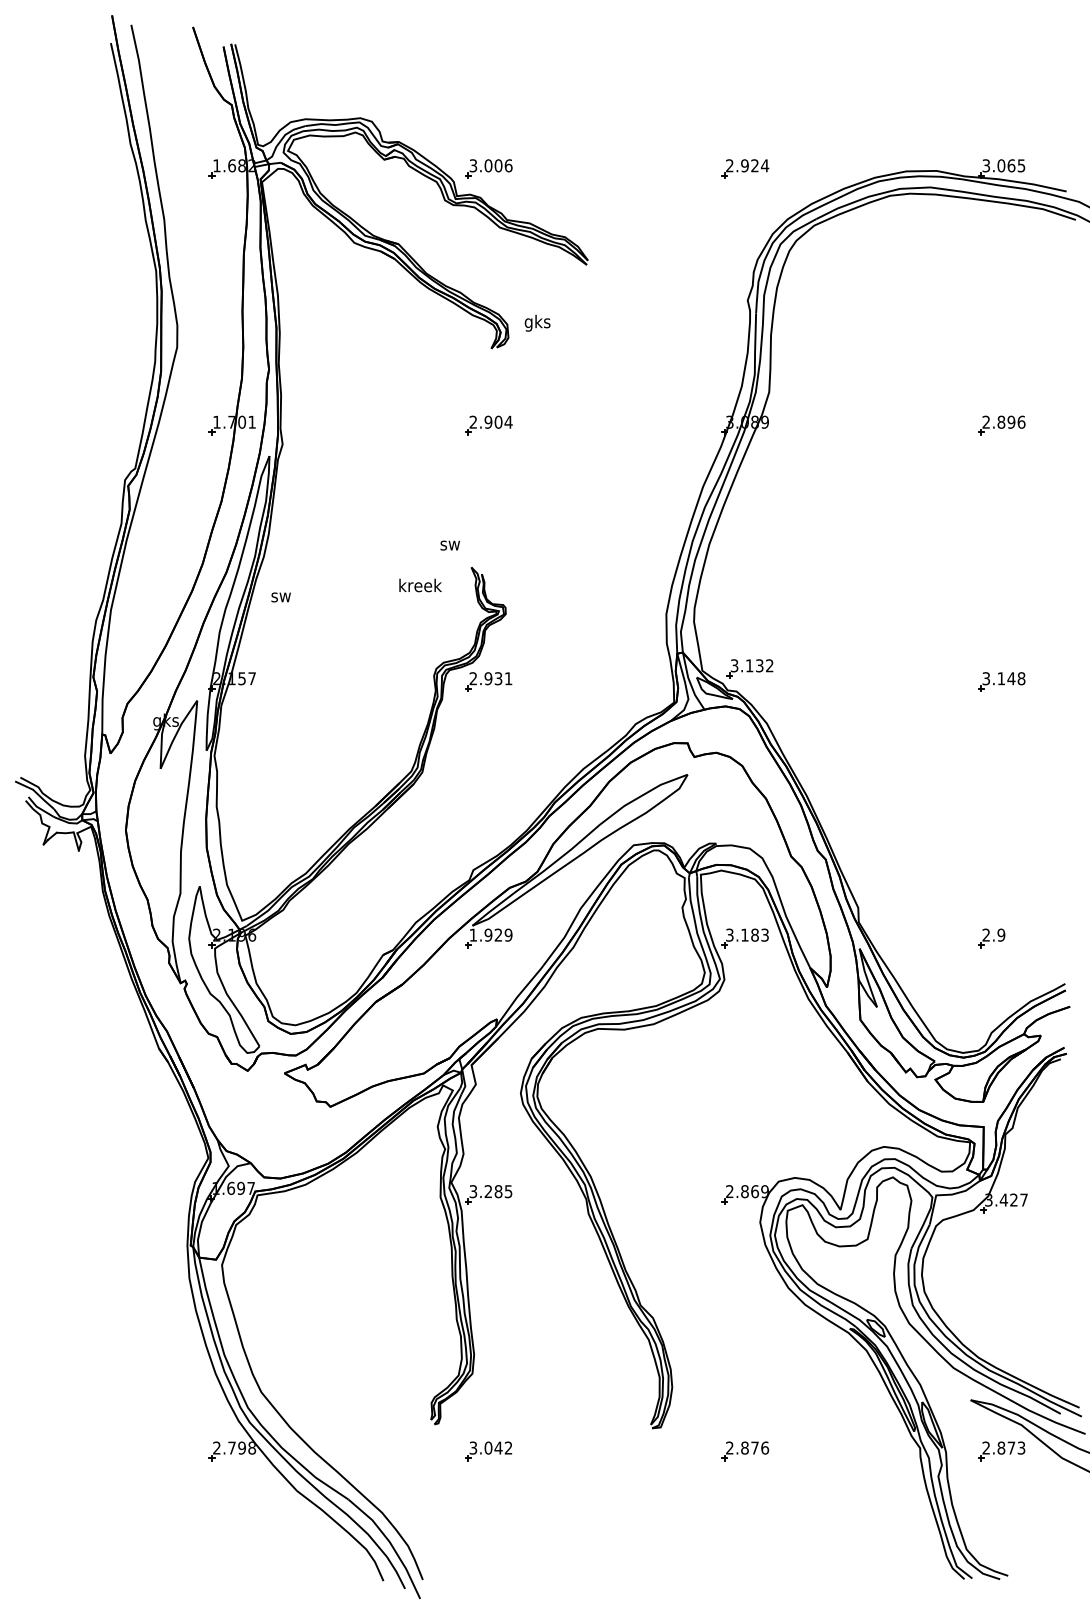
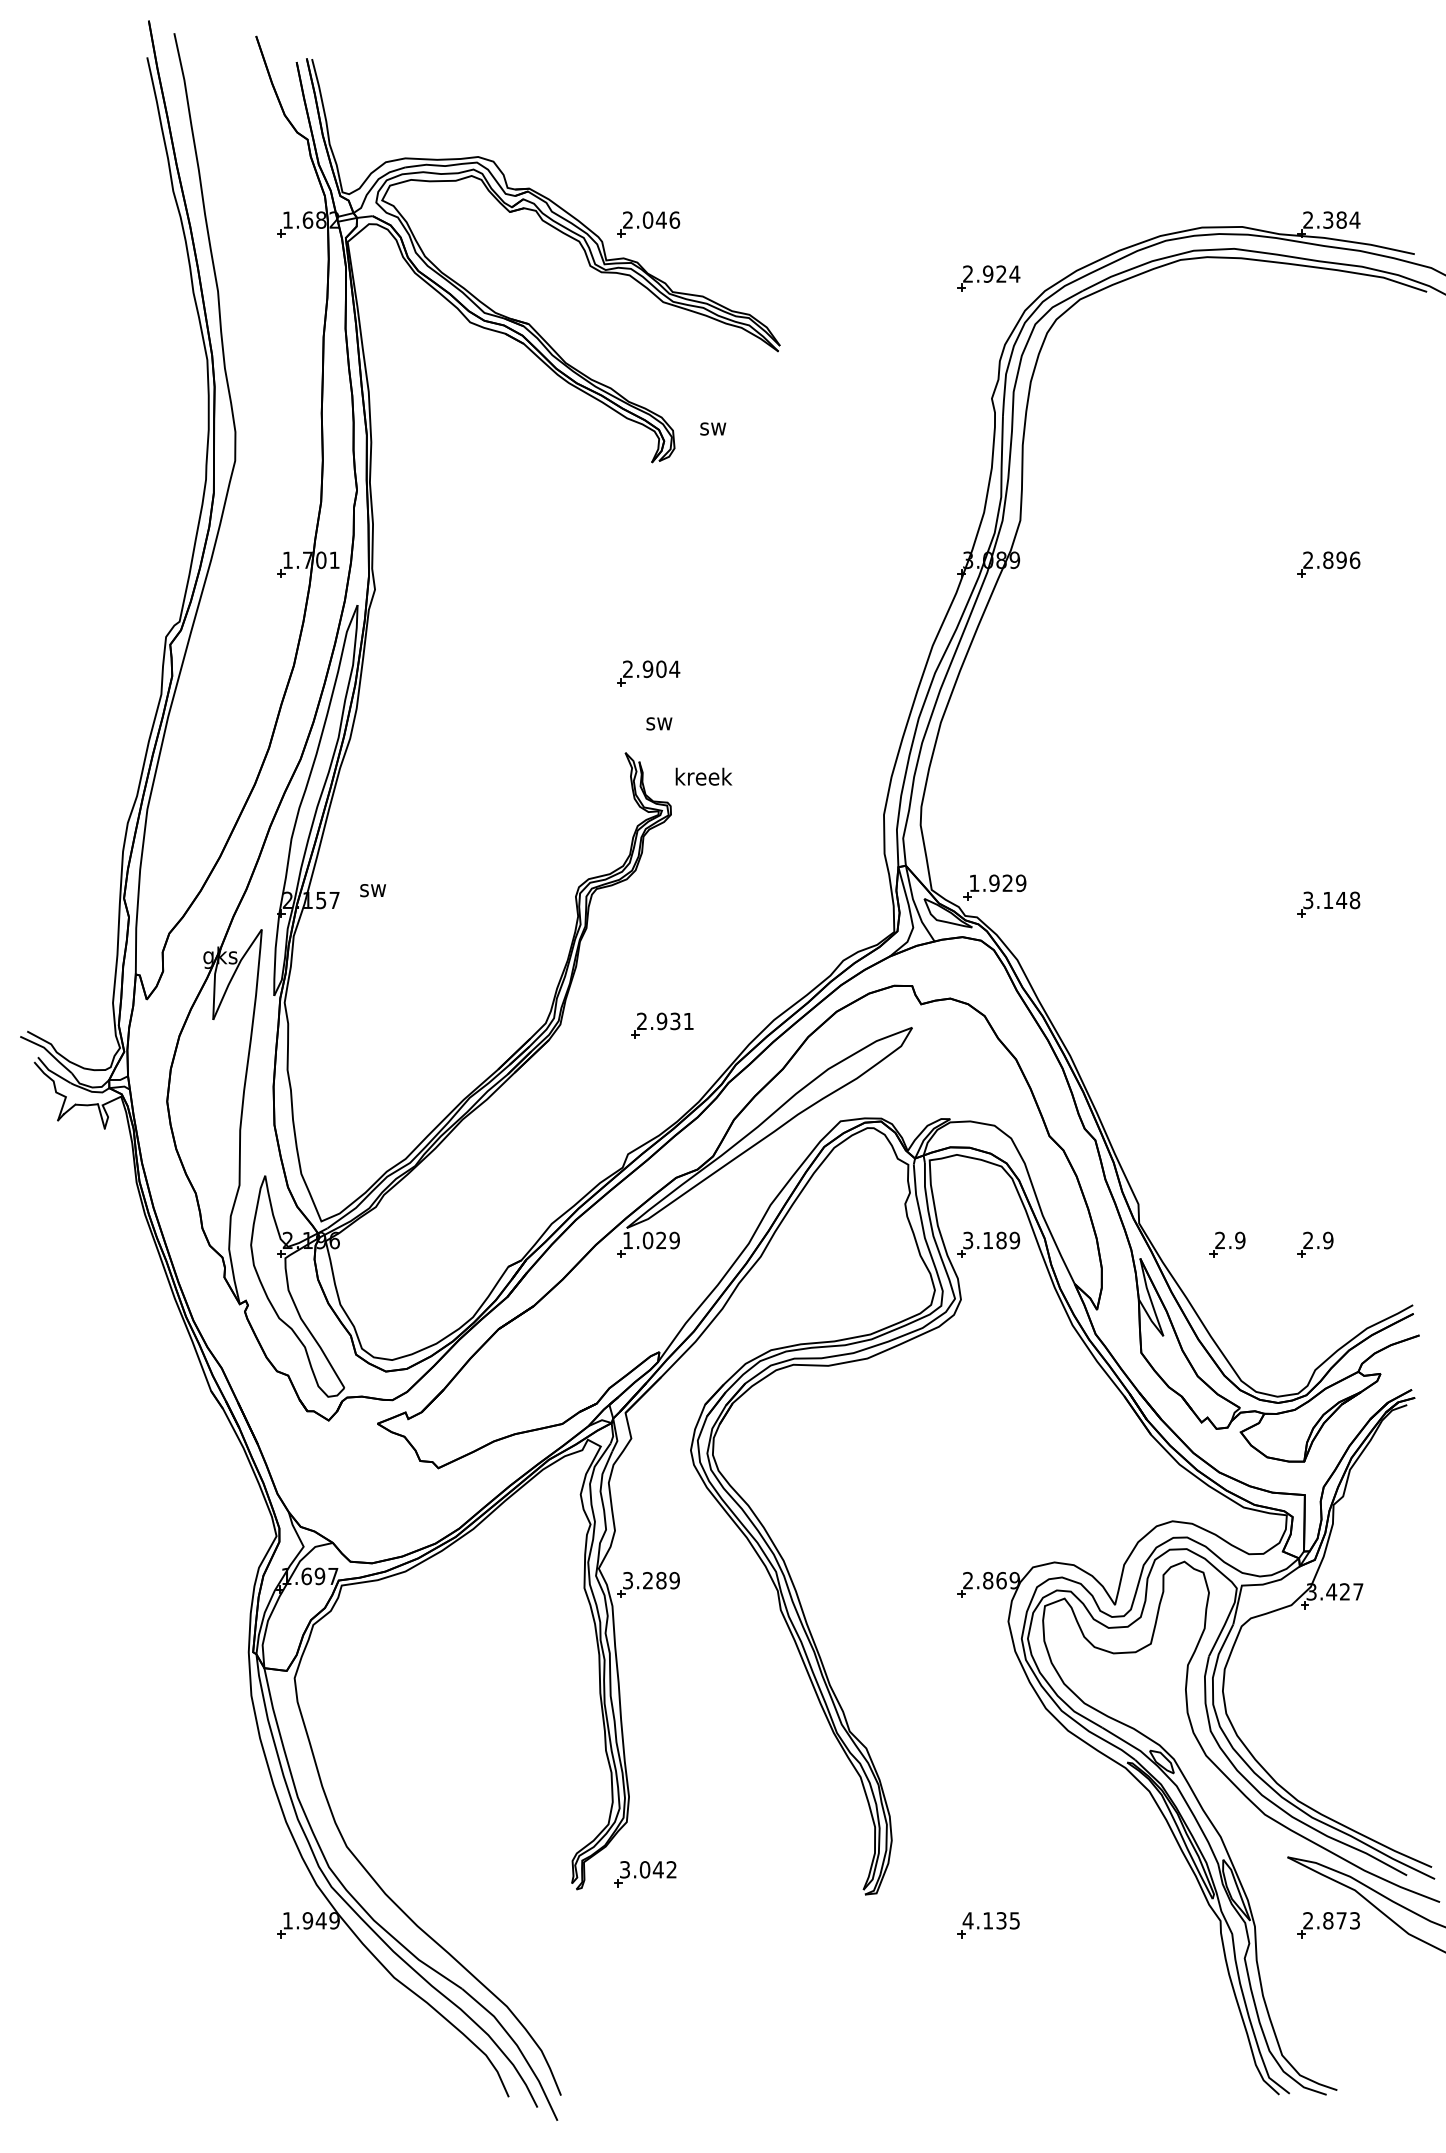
text: (485, 165) -> (644, 219), 3.006 -> 2.046
text: (1003, 165) -> (1331, 219), 3.065 -> 2.384
part: (745, 169) -> (988, 278), moved
text: (537, 322) -> (713, 428), gks -> sw
part: (488, 425) -> (648, 673), moved
text: (450, 545) -> (659, 723), moved
text: (420, 585) -> (703, 776), moved
text: (281, 597) -> (373, 890), moved
text: (751, 665) -> (997, 883), 3.132 -> 1.929
part: (488, 681) -> (662, 1025), moved
text: (488, 935) -> (647, 1240), 1.929 -> 1.029
text: (764, 935) -> (1014, 1240), 3.183 -> 3.189
part: (925, 938) -> (1227, 1244), added
text: (508, 1191) -> (674, 1580), 3.285 -> 3.289
text: (233, 1447) -> (310, 1920), 2.798 -> 1.949
text: (747, 1447) -> (991, 1920), 2.876 -> 4.135
part: (488, 1451) -> (645, 1874), moved

